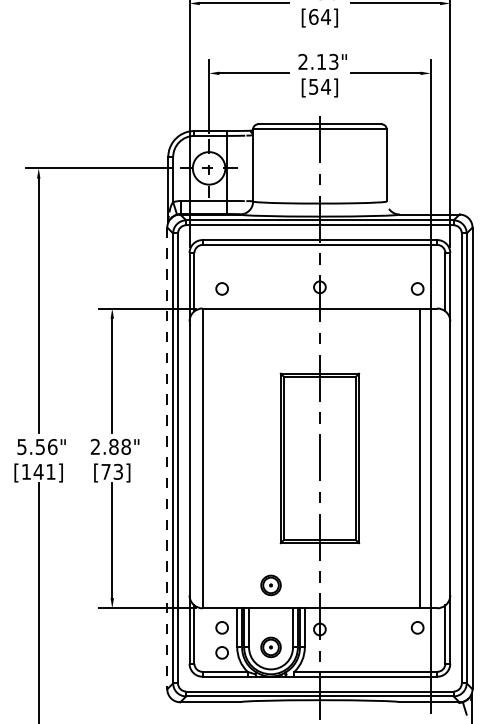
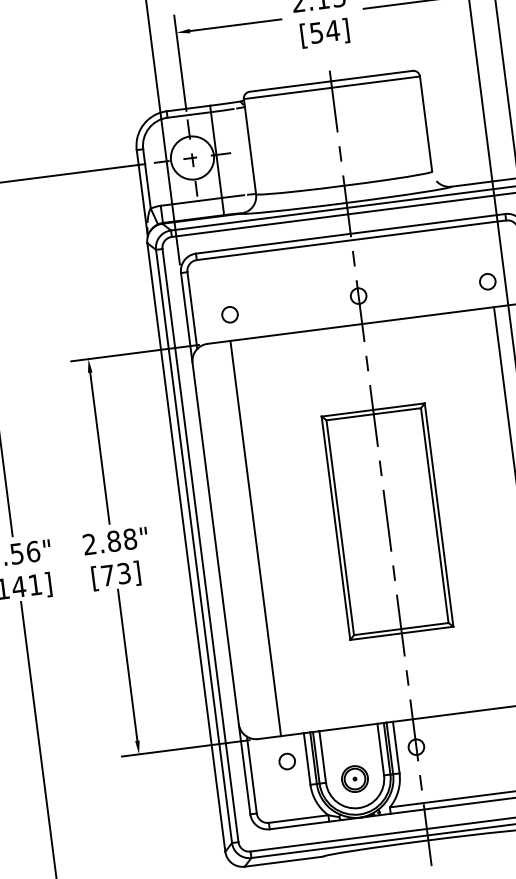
line: (167, 458) -> (186, 547), dashed -> solid
line: (202, 458) -> (255, 538), moved
part: (270, 585) -> (343, 697), removed
circle: (221, 652) -> (290, 794), removed

